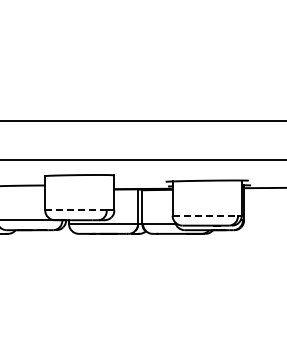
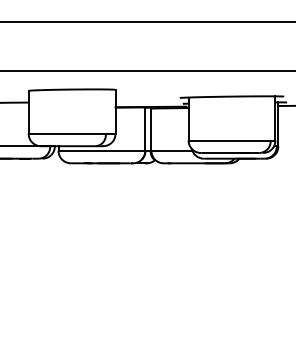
line: (75, 210) -> (66, 133), dashed -> solid
line: (205, 215) -> (229, 140), dashed -> solid

